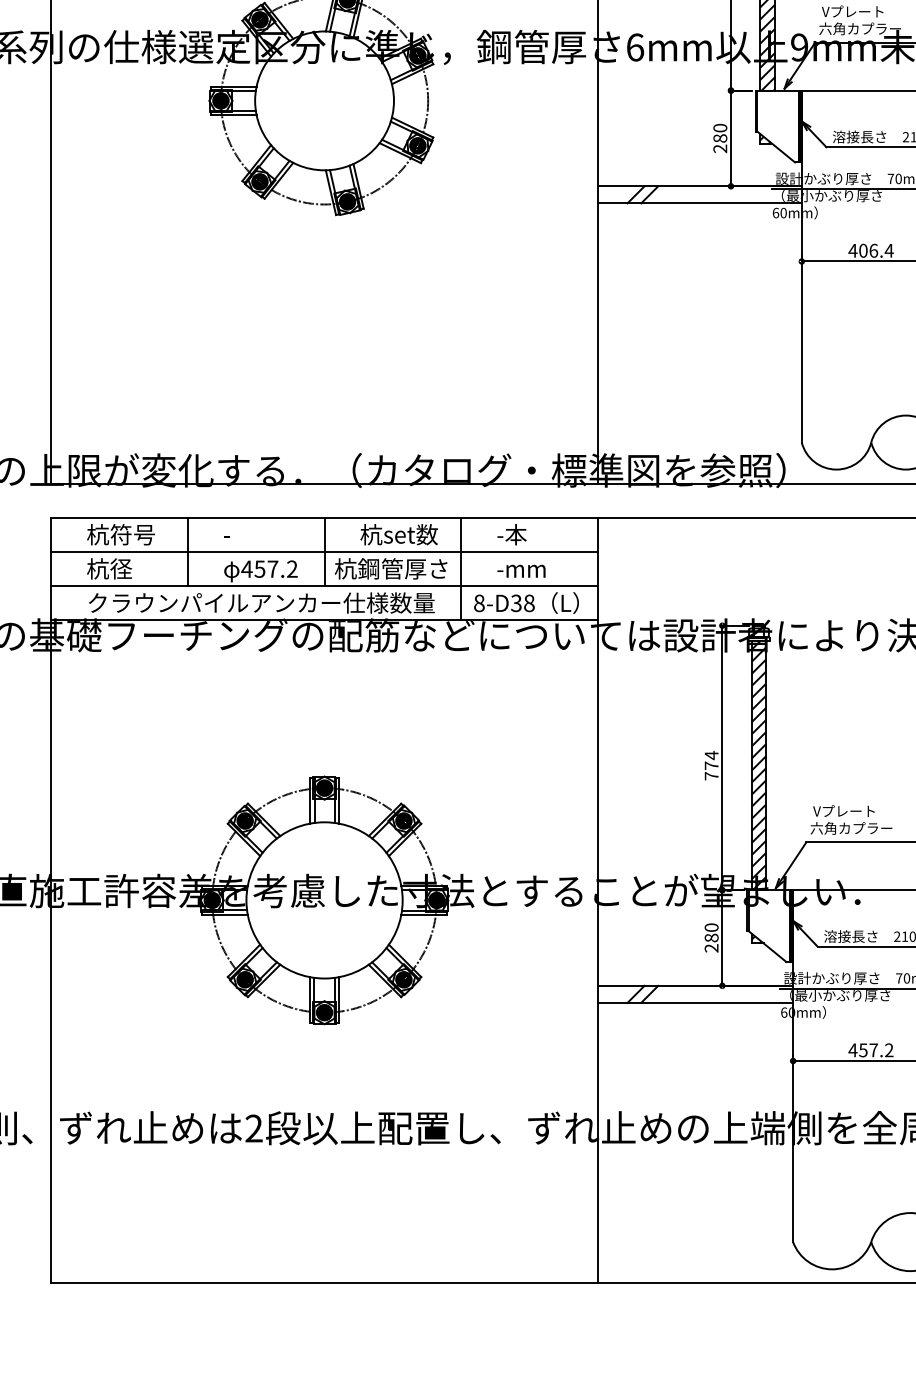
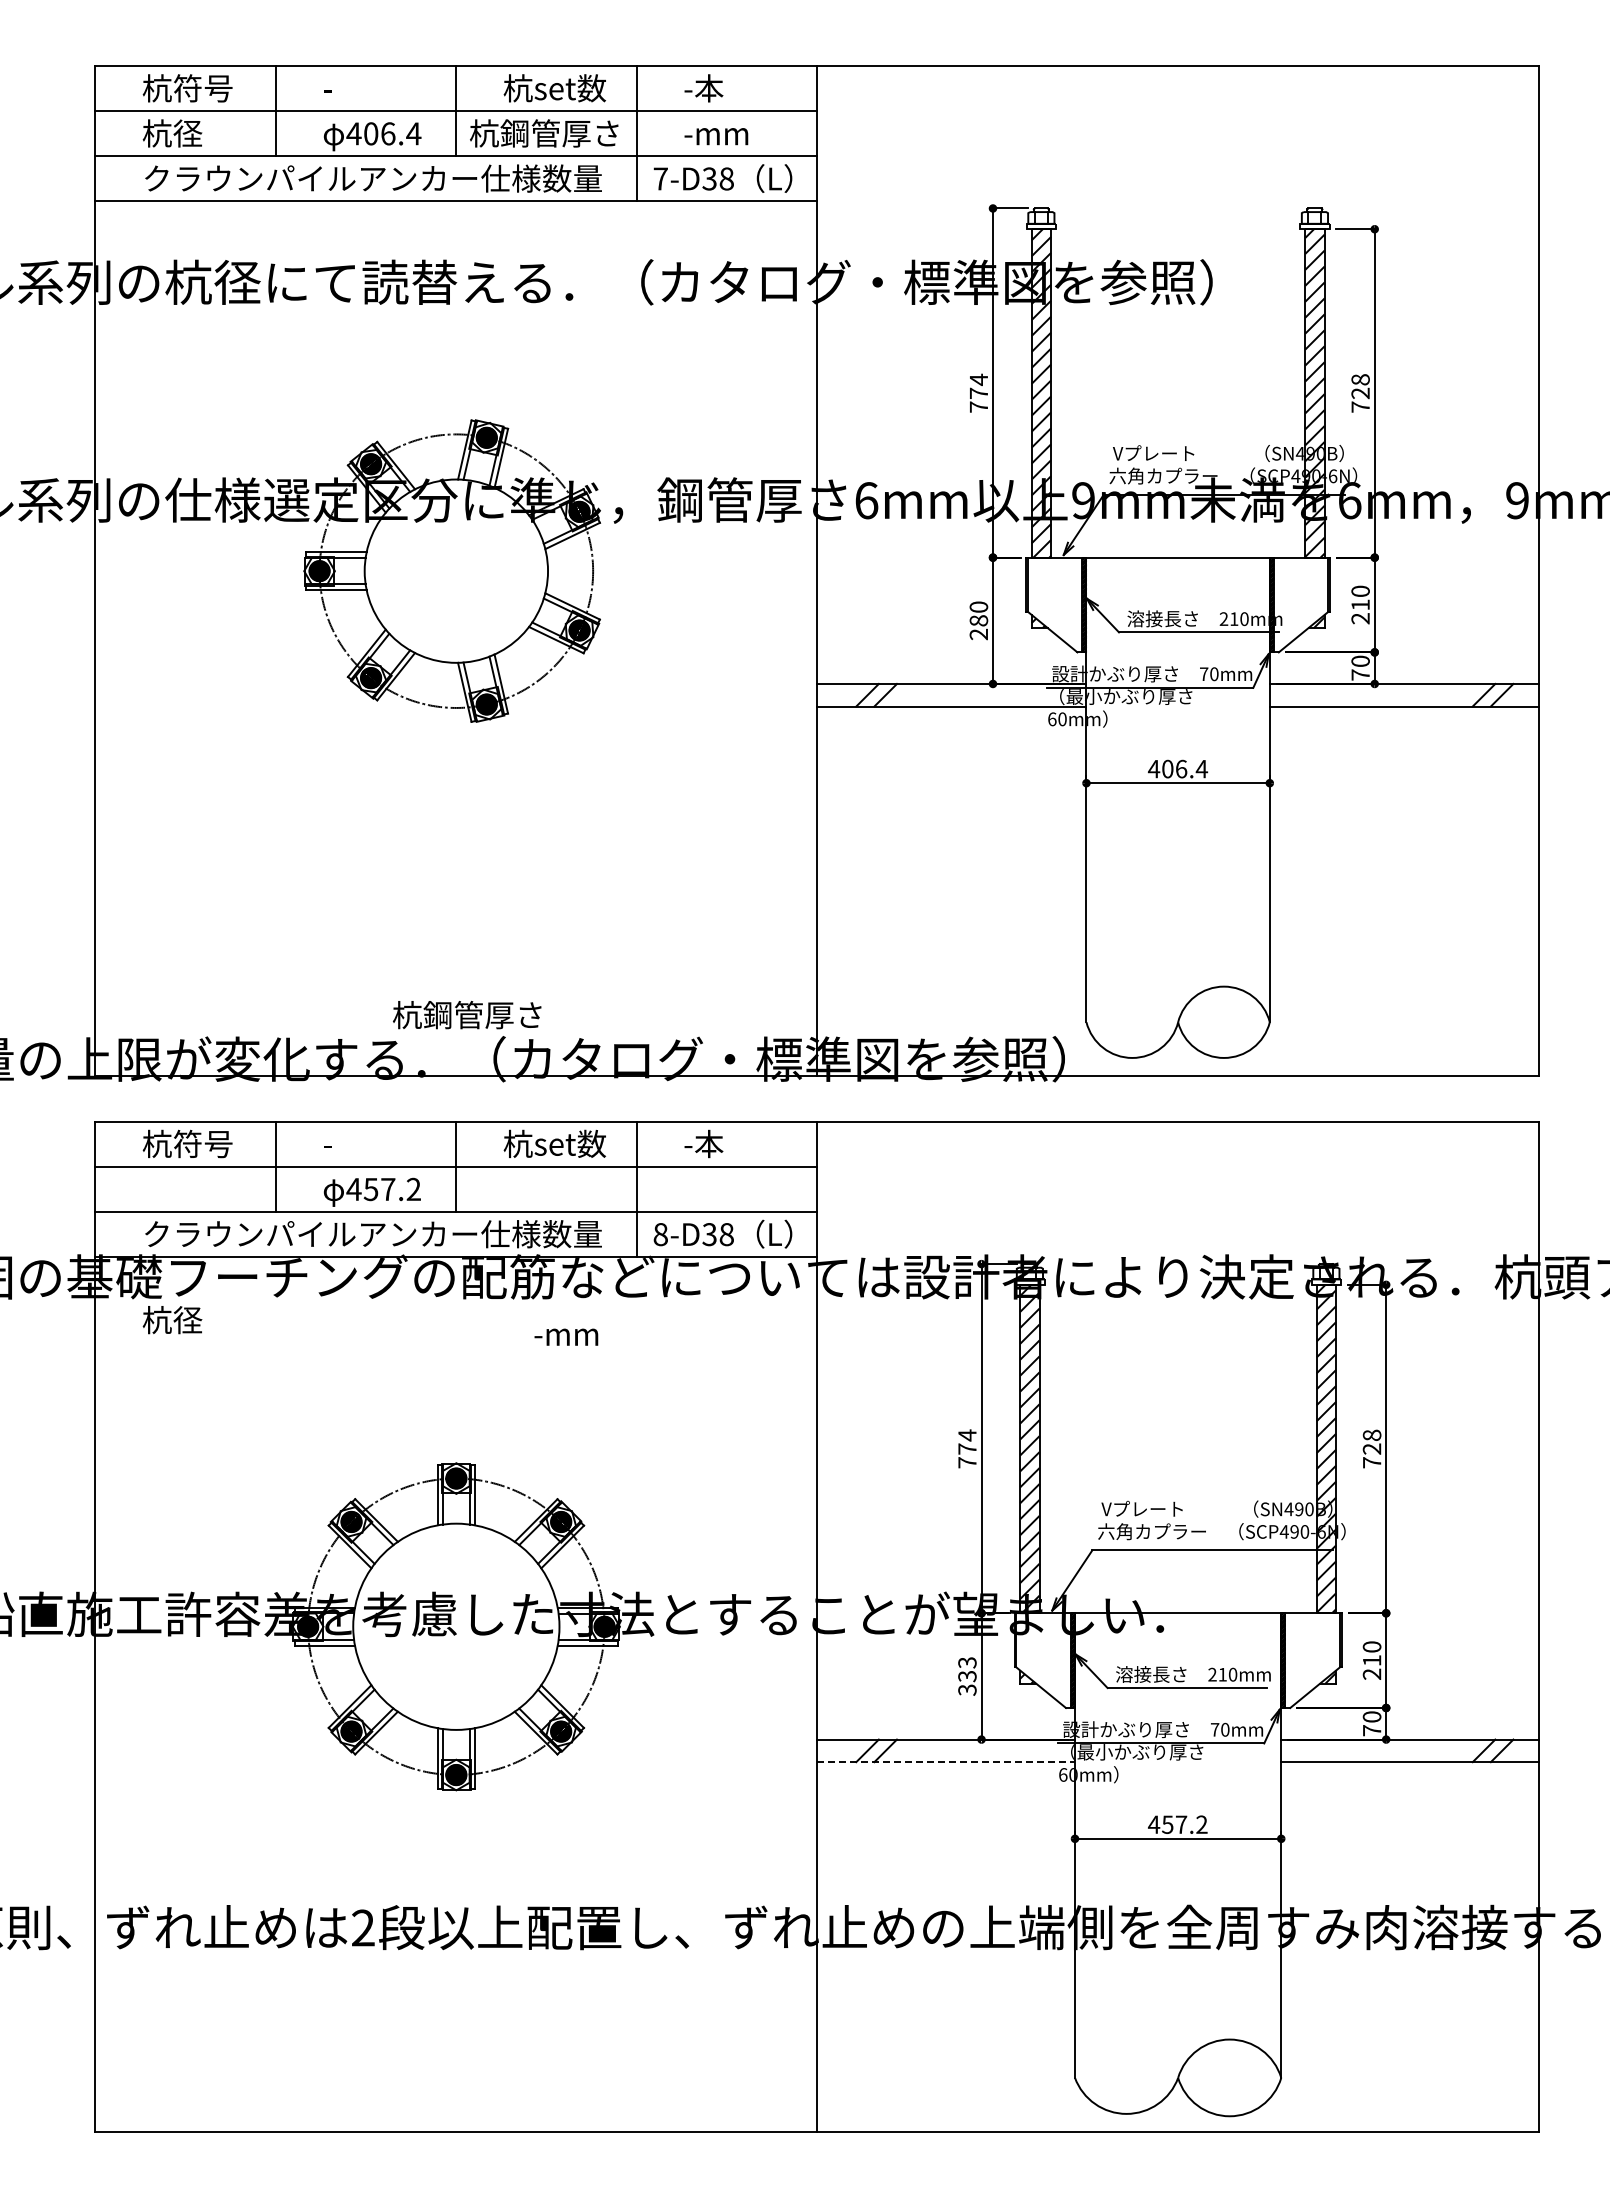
text: (109, 569) -> (172, 1320), moved
text: (391, 569) -> (467, 1015), moved
text: (521, 570) -> (566, 1336), moved
text: (711, 938) -> (967, 1676), 280 -> 333
line: (695, 1003) -> (946, 1762), solid -> dashed

